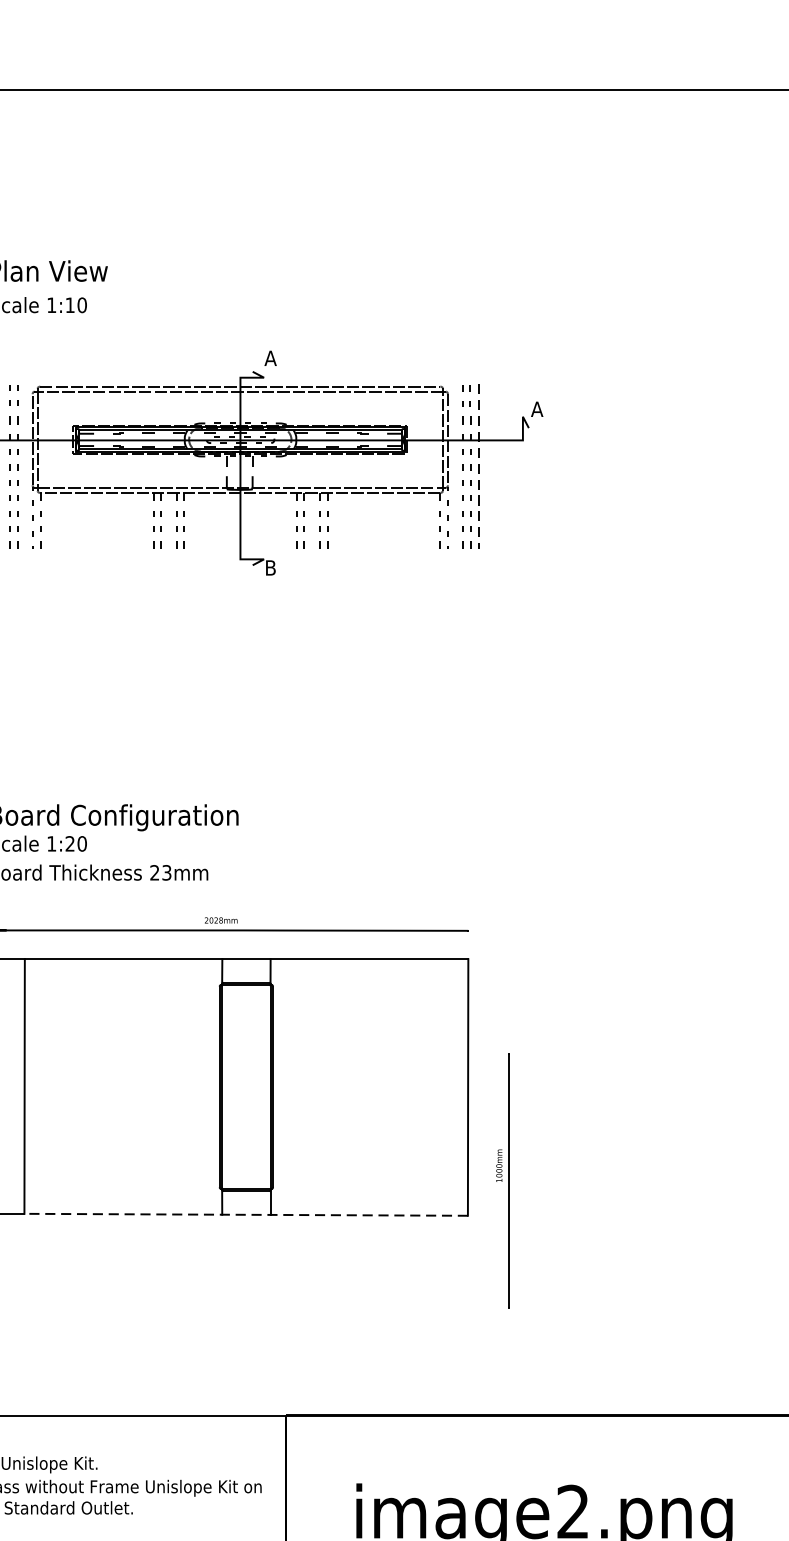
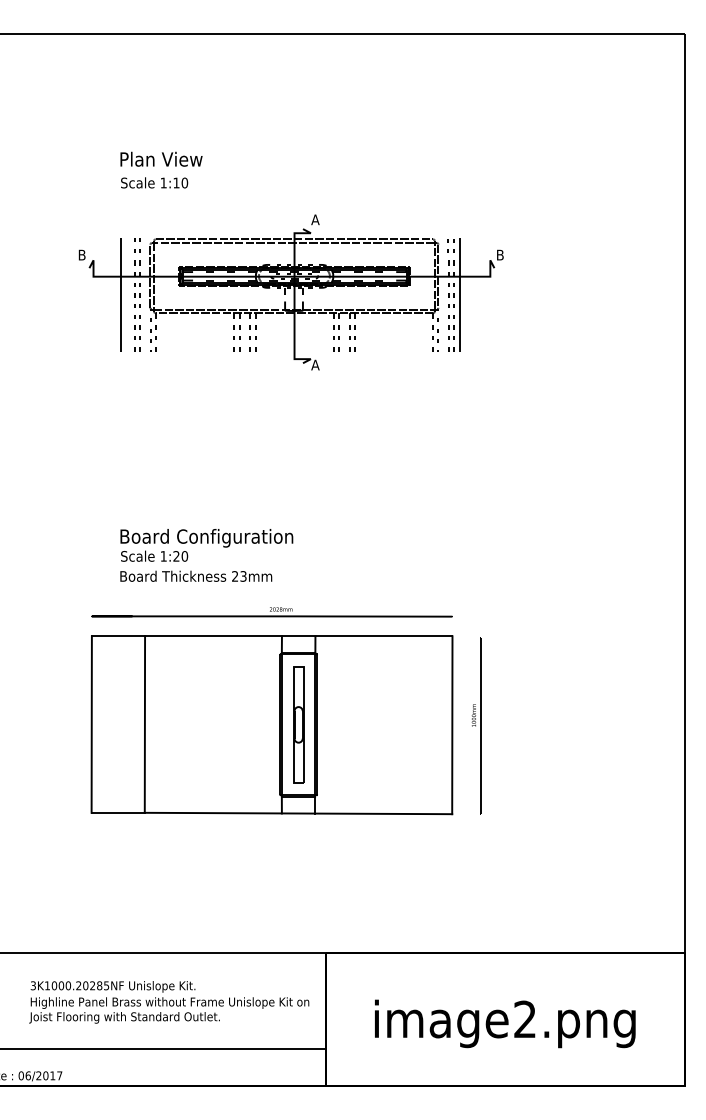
text: (537, 408) -> (500, 254), A -> B
line: (478, 467) -> (459, 295), dashed -> solid
text: (270, 567) -> (315, 364), B -> A
part: (246, 1086) -> (298, 724), added
part: (502, 1180) -> (476, 725), moved
line: (246, 1214) -> (298, 813), dashed -> solid

